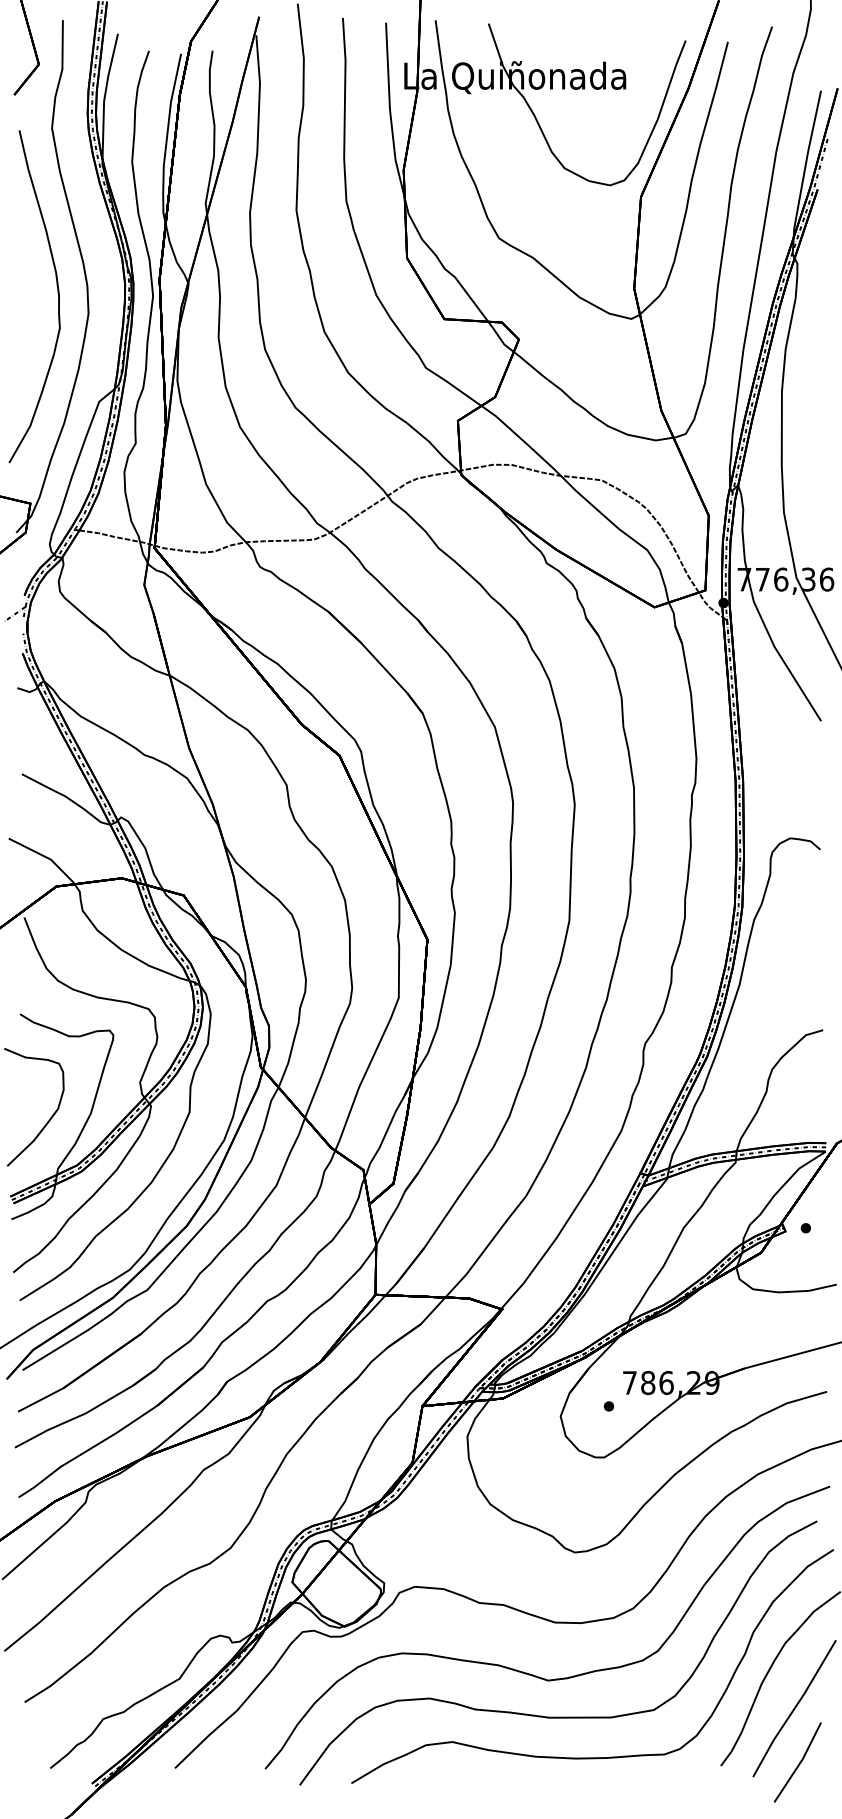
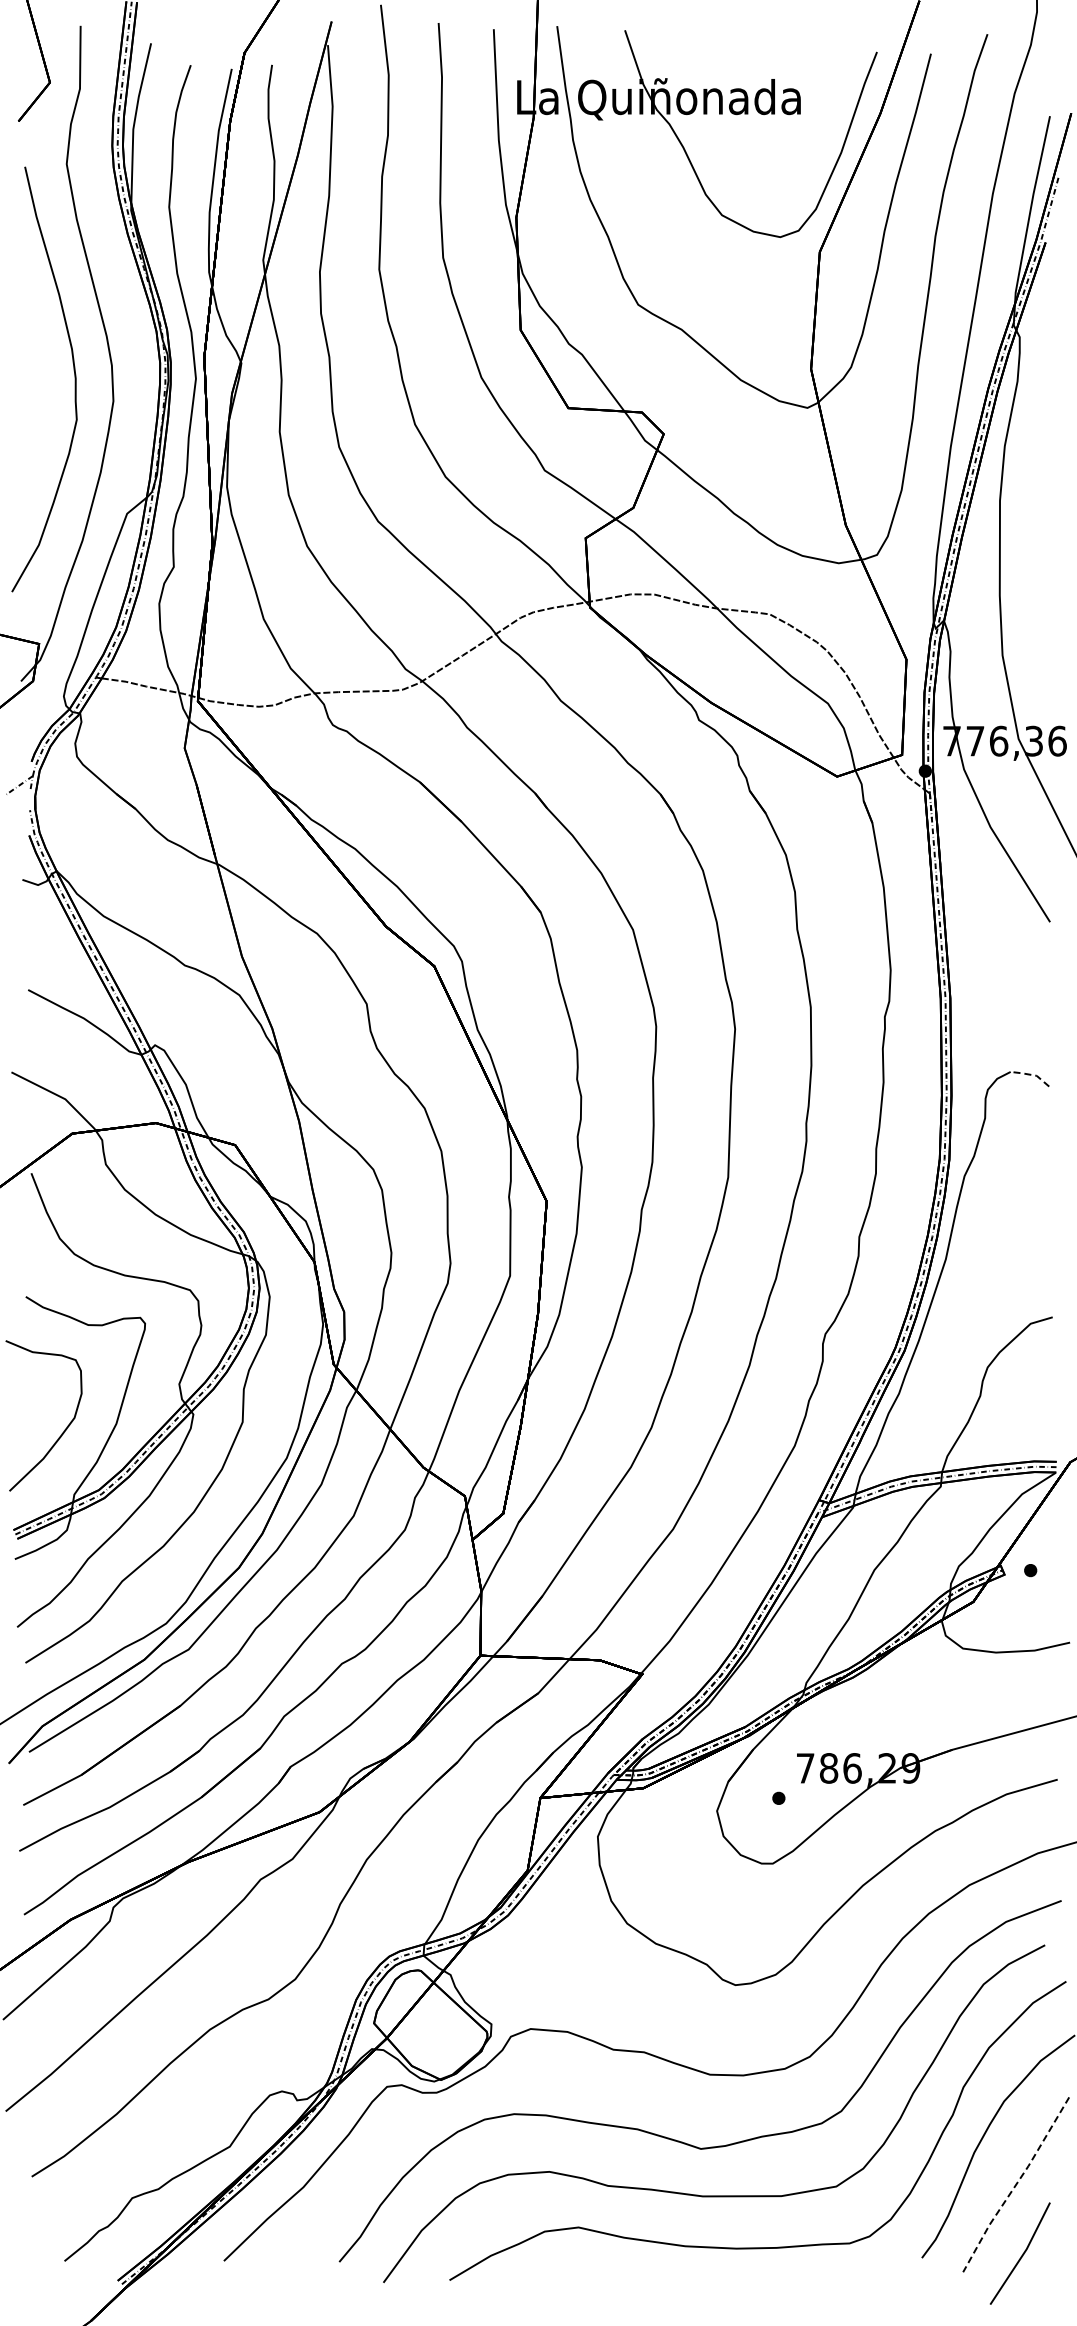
line: (806, 841) -> (1031, 1075), solid -> dashed
line: (794, 1709) -> (1015, 2185), solid -> dashed

